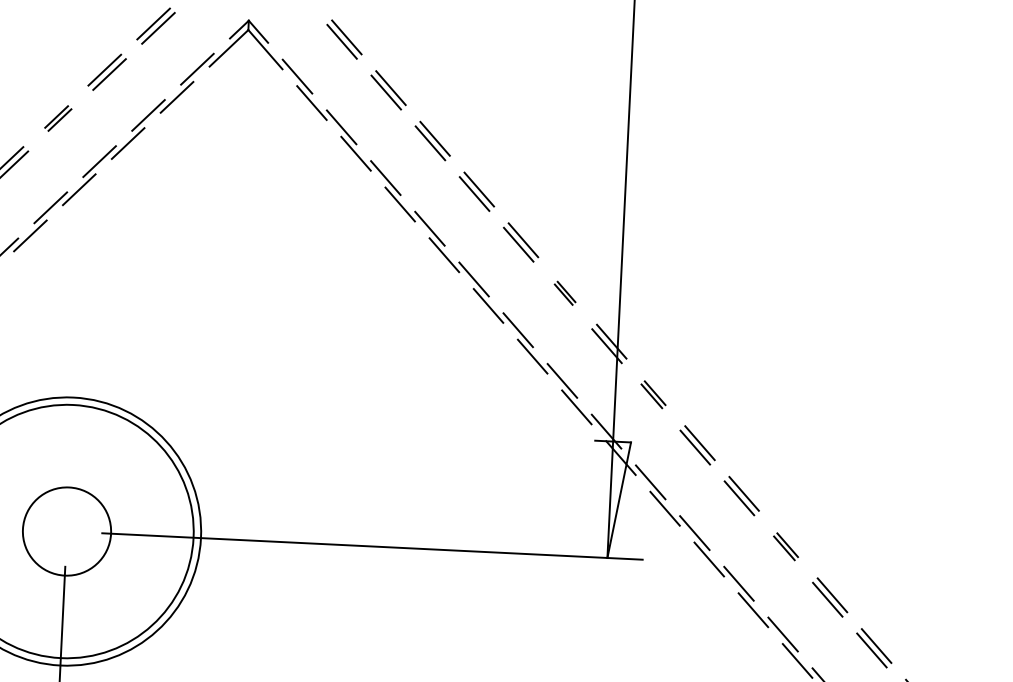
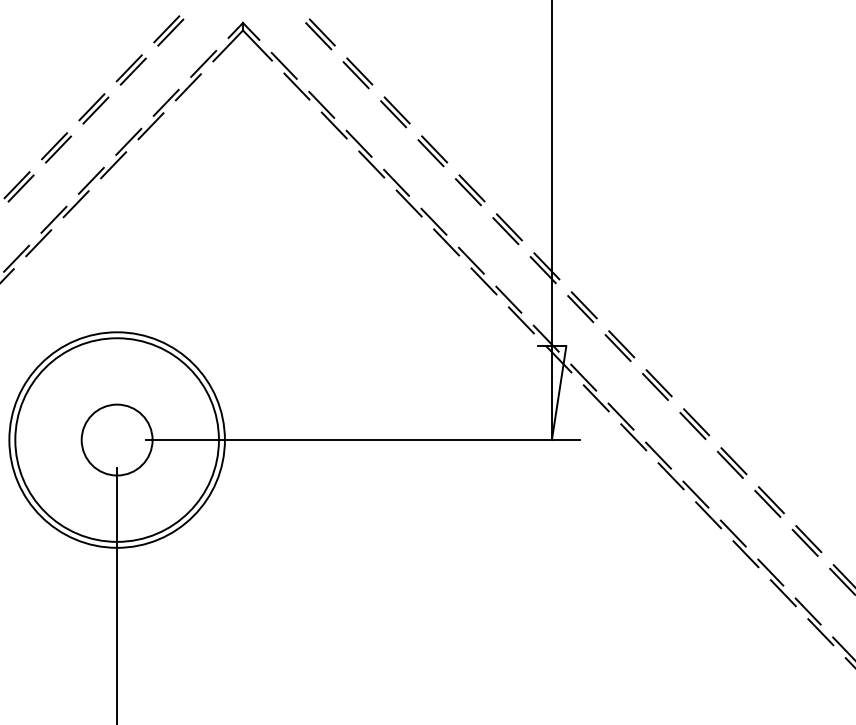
part: (57, 117) -> (93, 108), size x1.43
part: (565, 293) -> (507, 229), size x1.67
part: (653, 395) -> (582, 307), size x1.43
part: (785, 546) -> (694, 423), size x1.43

